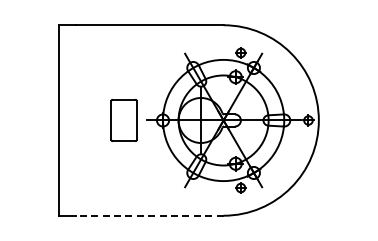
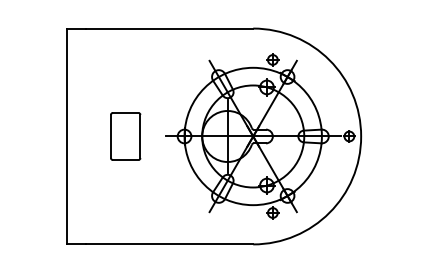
part: (123, 120) -> (125, 136), moved
line: (150, 215) -> (170, 244), dashed -> solid

